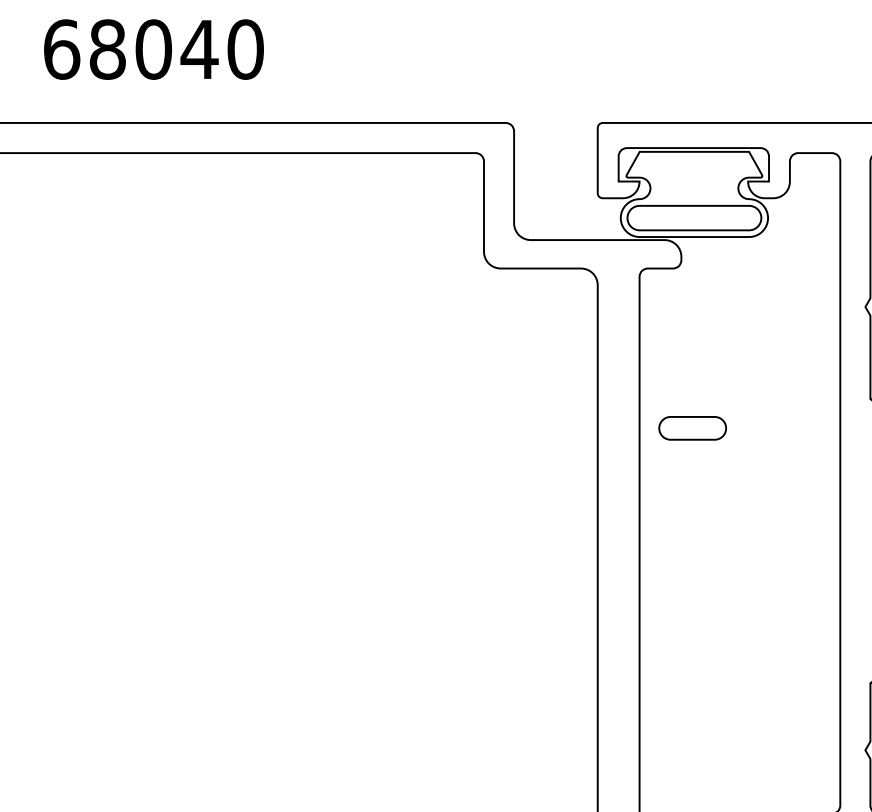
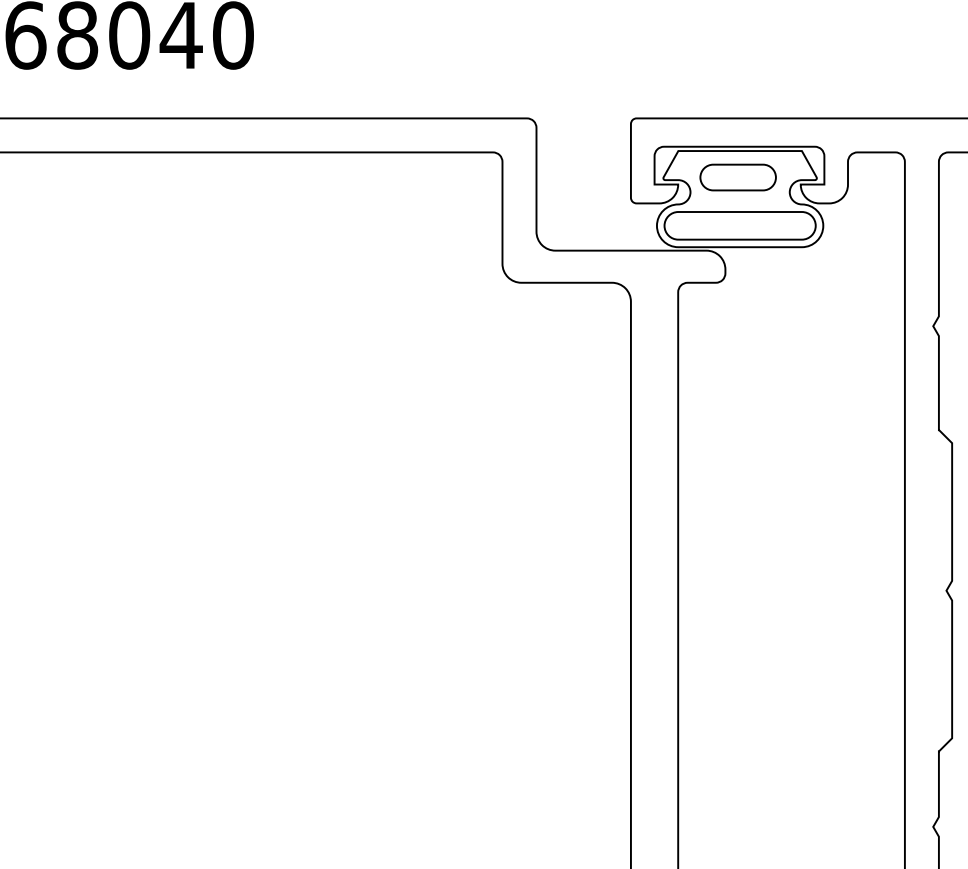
part: (692, 428) -> (737, 177), moved

